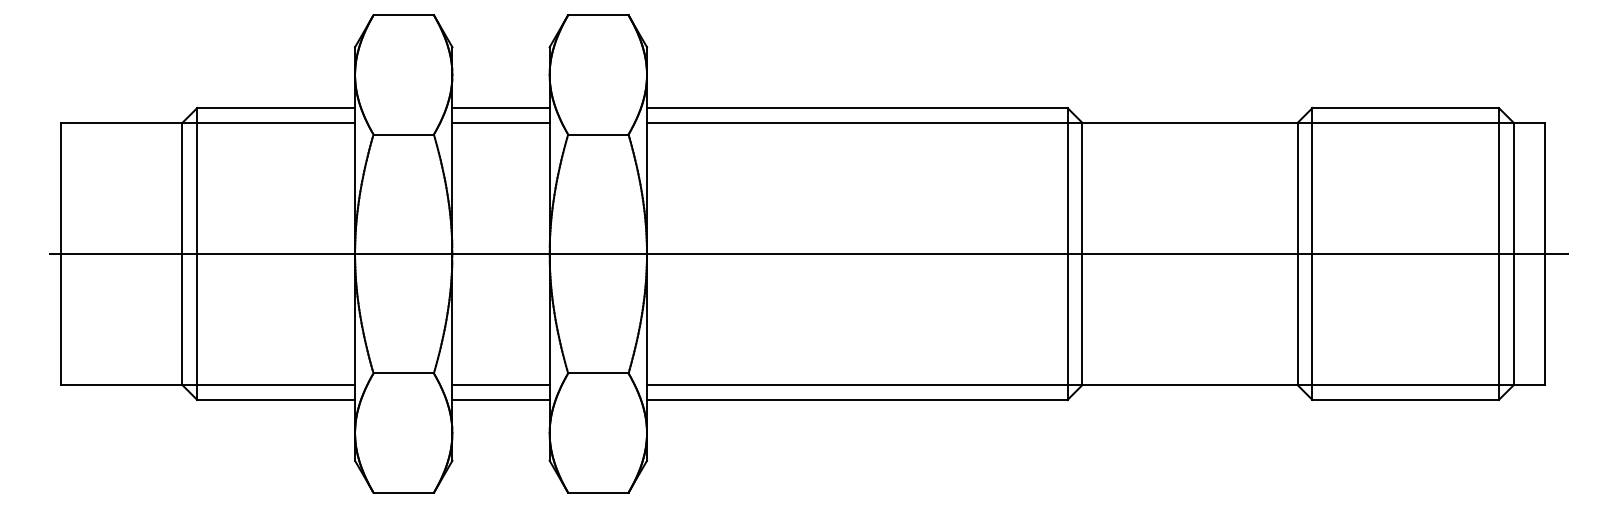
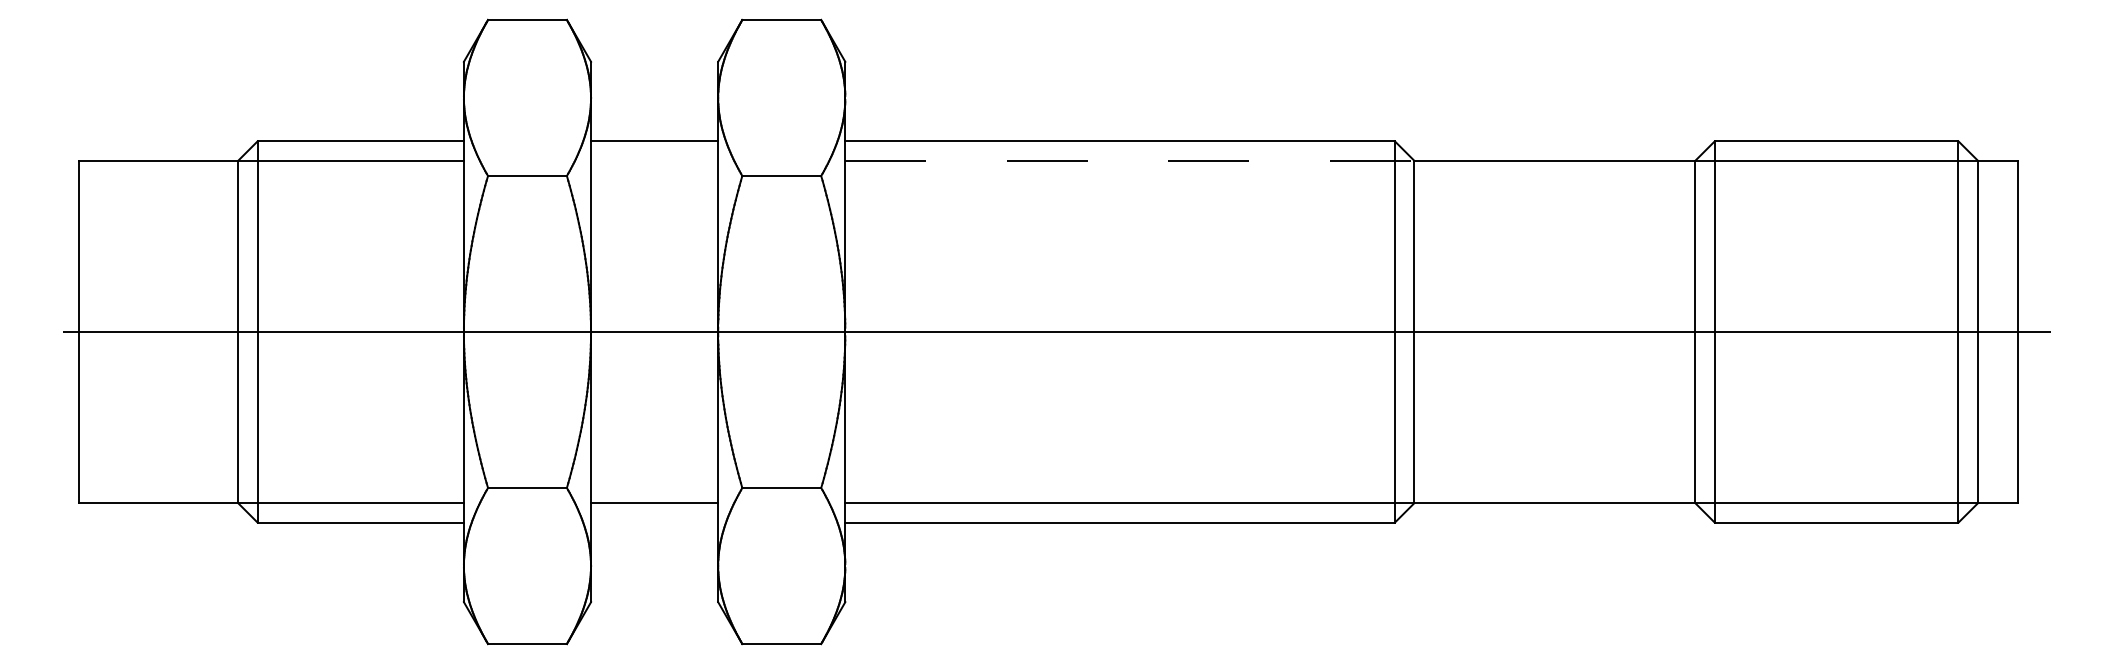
line: (500, 122) -> (653, 160), removed
line: (864, 122) -> (1129, 160), solid -> dashed
line: (500, 399) -> (653, 522), removed

